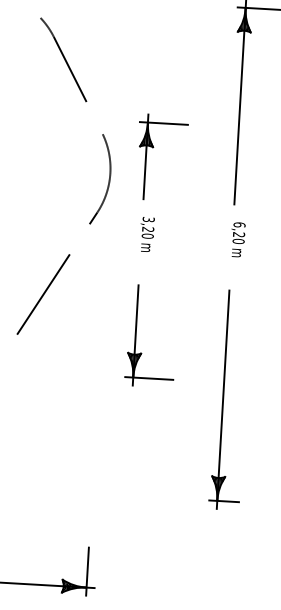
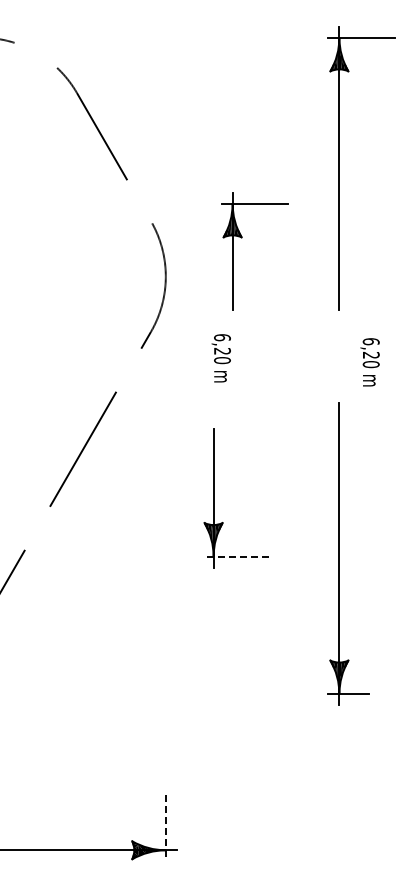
part: (152, 148) -> (241, 238), moved
text: (148, 219) -> (222, 337), 3,20 -> 6,20
text: (237, 239) -> (369, 362), moved
line: (149, 378) -> (235, 556), solid -> dashed
part: (223, 399) -> (339, 553), moved
line: (87, 571) -> (165, 828), solid -> dashed

